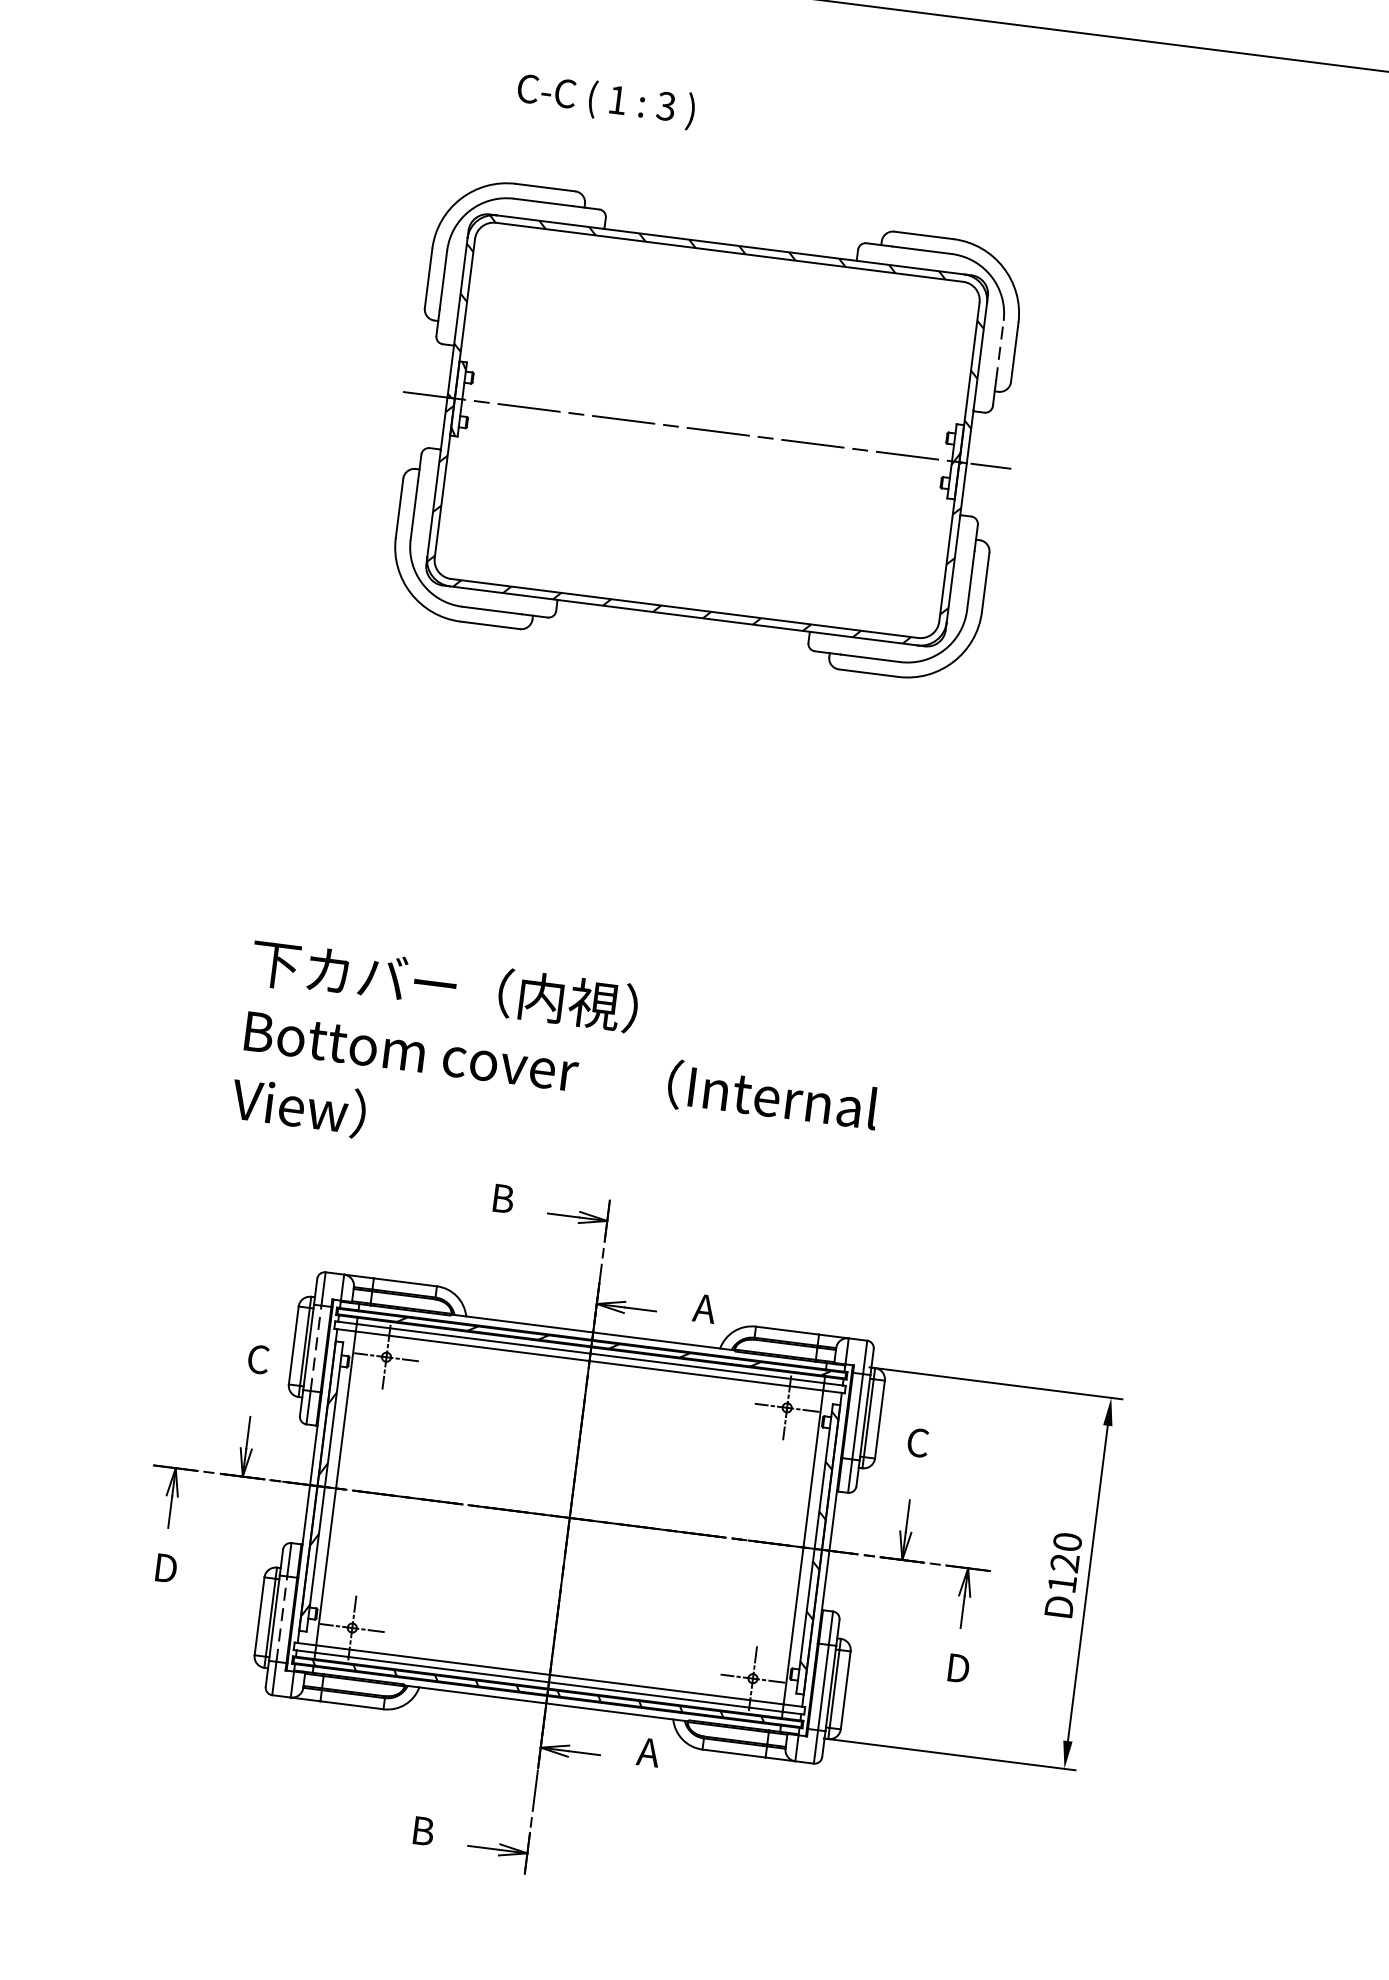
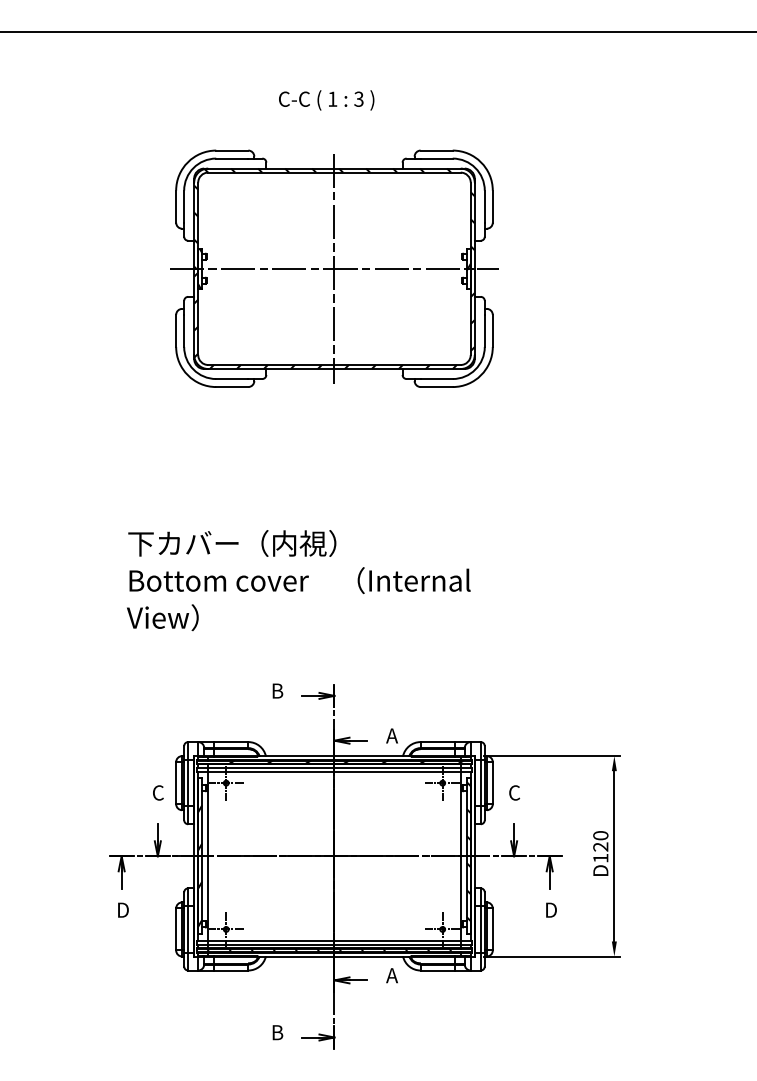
text: (605, 101) -> (326, 100), moved
line: (999, 350) -> (484, 206), dashed -> solid
line: (707, 429) -> (334, 268), added
text: (558, 1069) -> (298, 580), moved
line: (316, 1347) -> (188, 782), dashed -> solid
line: (282, 1617) -> (188, 928), dashed -> solid

